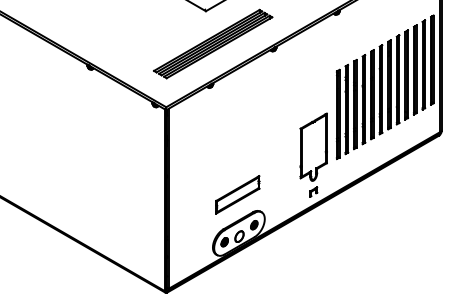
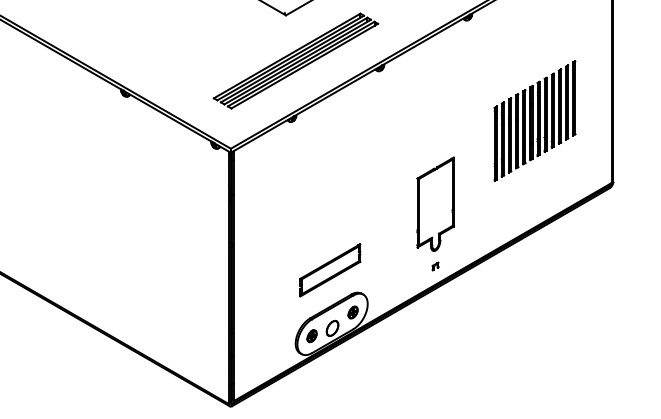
part: (384, 86) -> (534, 120), size x0.6
part: (313, 192) -> (435, 266), size x0.6

